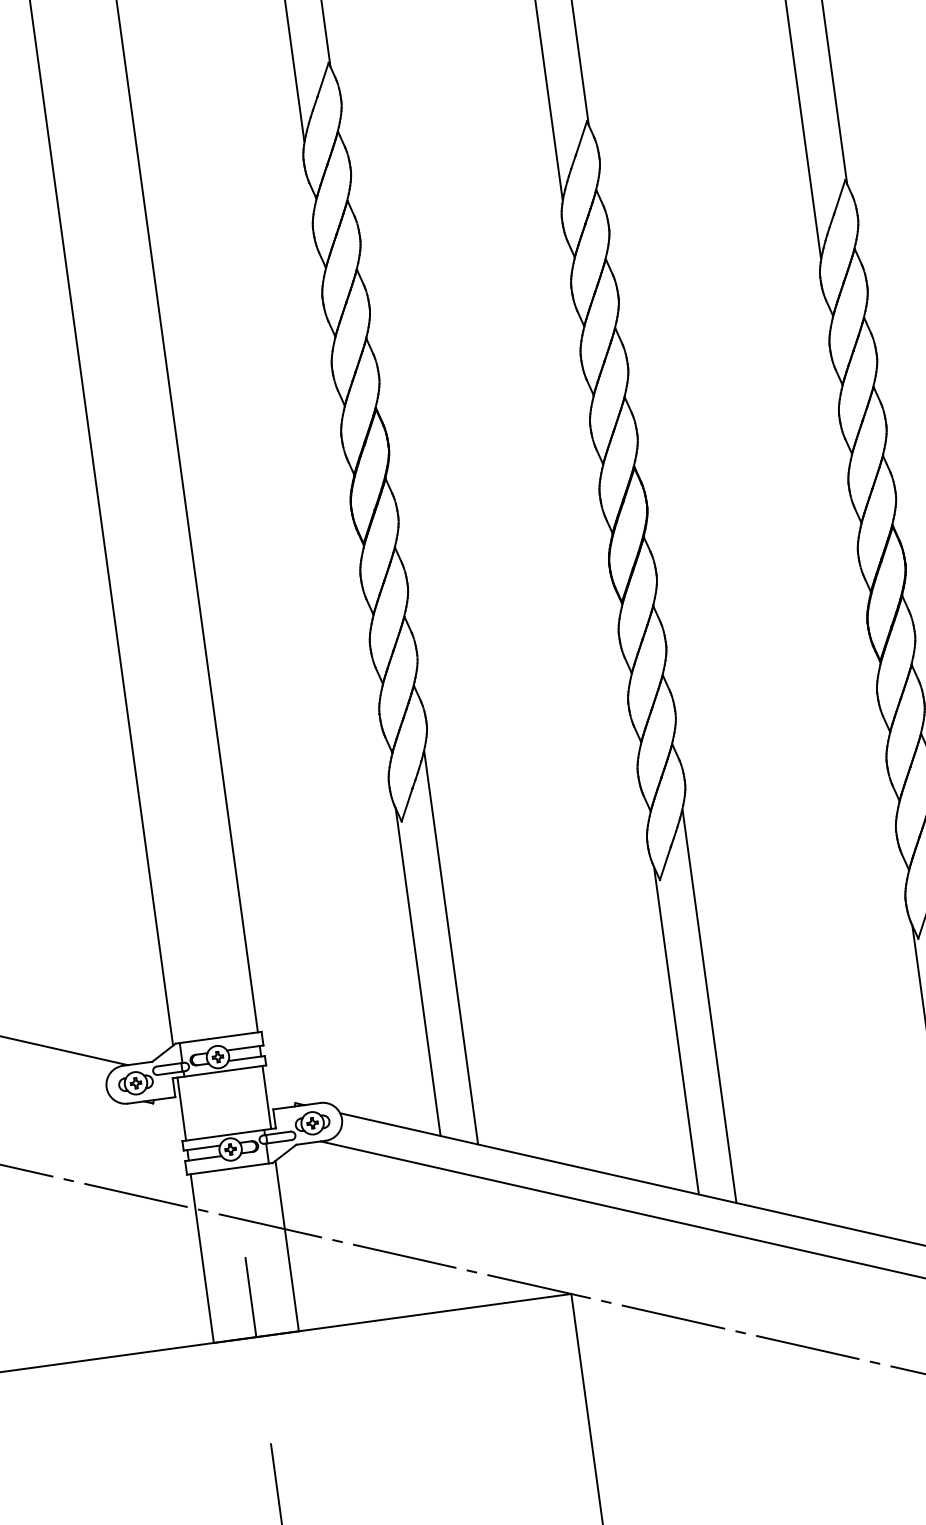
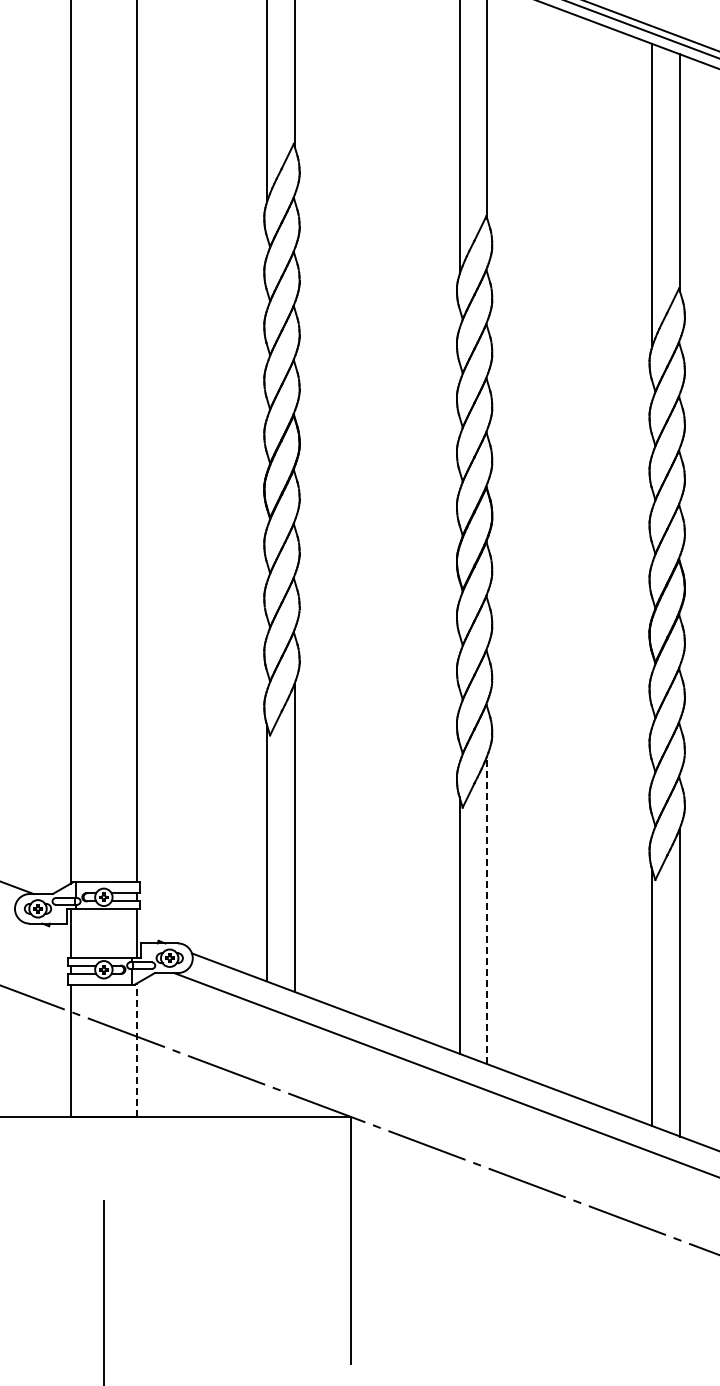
line: (709, 1005) -> (487, 909), solid -> dashed
line: (287, 1246) -> (137, 1050), solid -> dashed
line: (250, 1297) -> (103, 1085), removed

